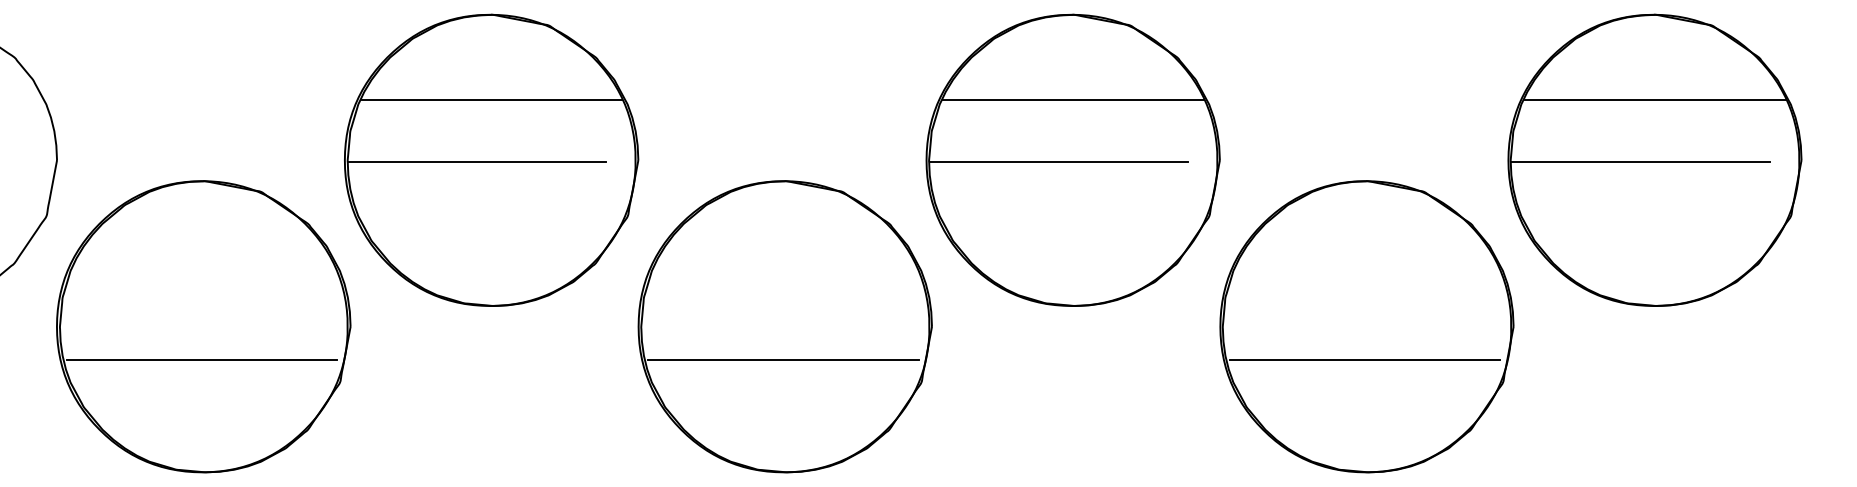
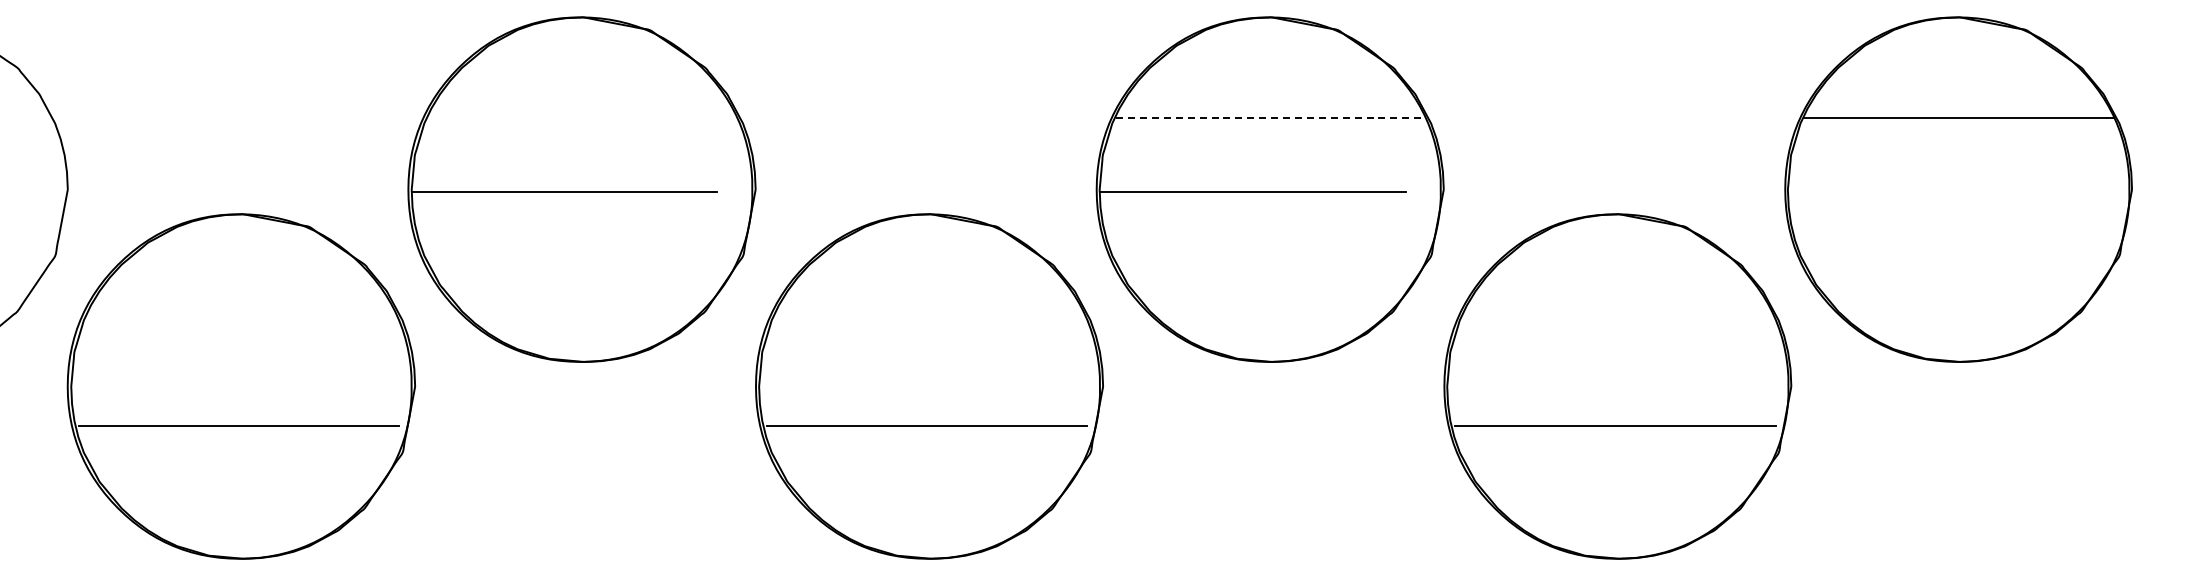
line: (492, 100) -> (582, 118), removed
line: (1074, 100) -> (1271, 118), solid -> dashed
line: (1640, 162) -> (1941, 192), removed

